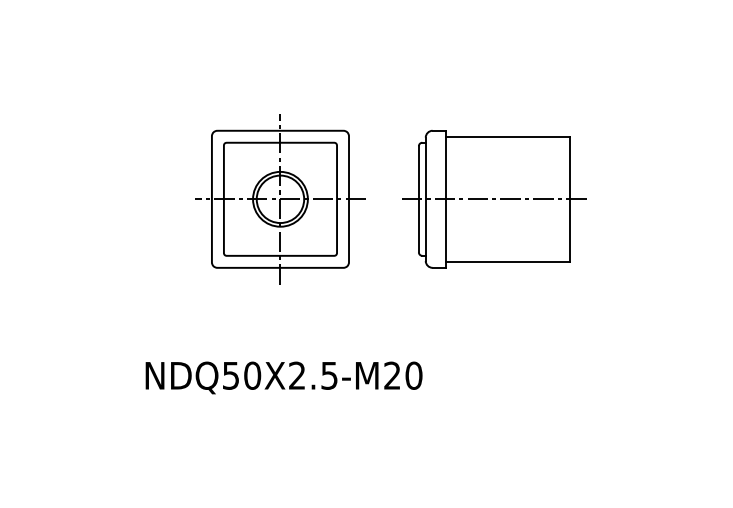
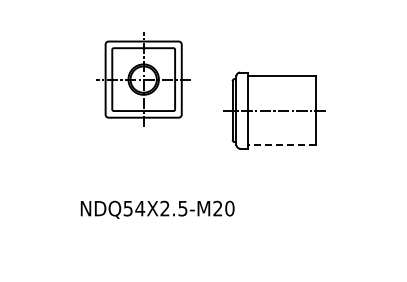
part: (280, 199) -> (143, 79), moved
line: (506, 262) -> (281, 145), solid -> dashed
text: (253, 375) -> (140, 208), NDQ50X2.5-M20 -> NDQ54X2.5-M20

